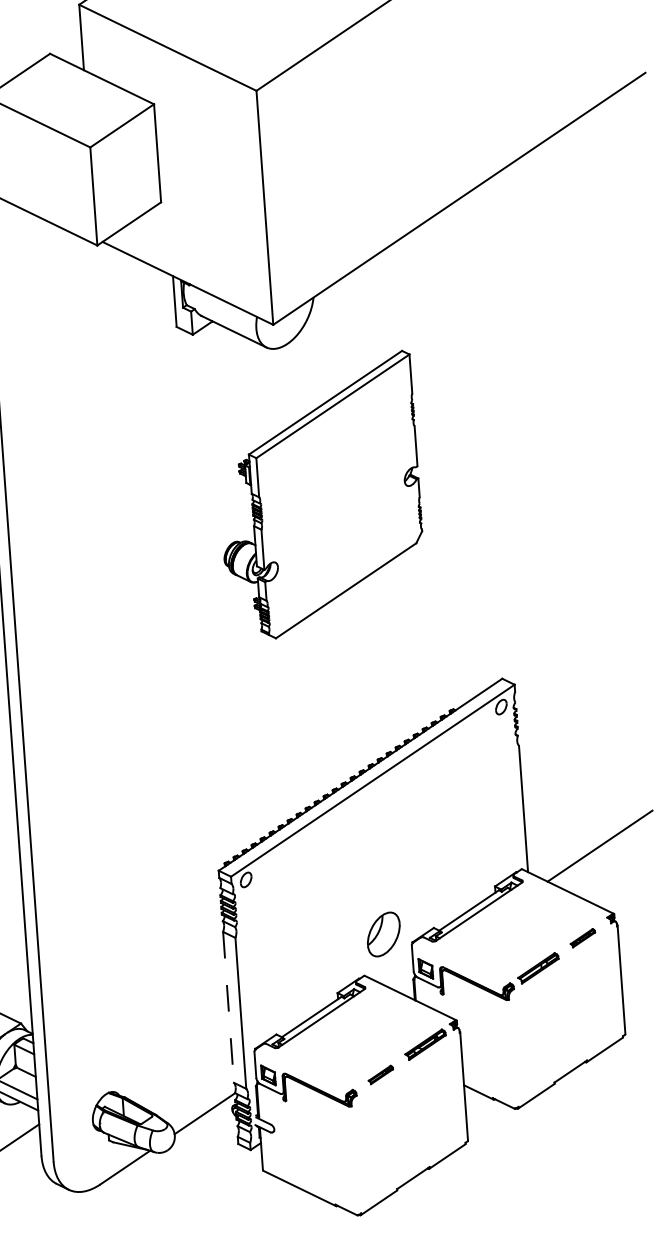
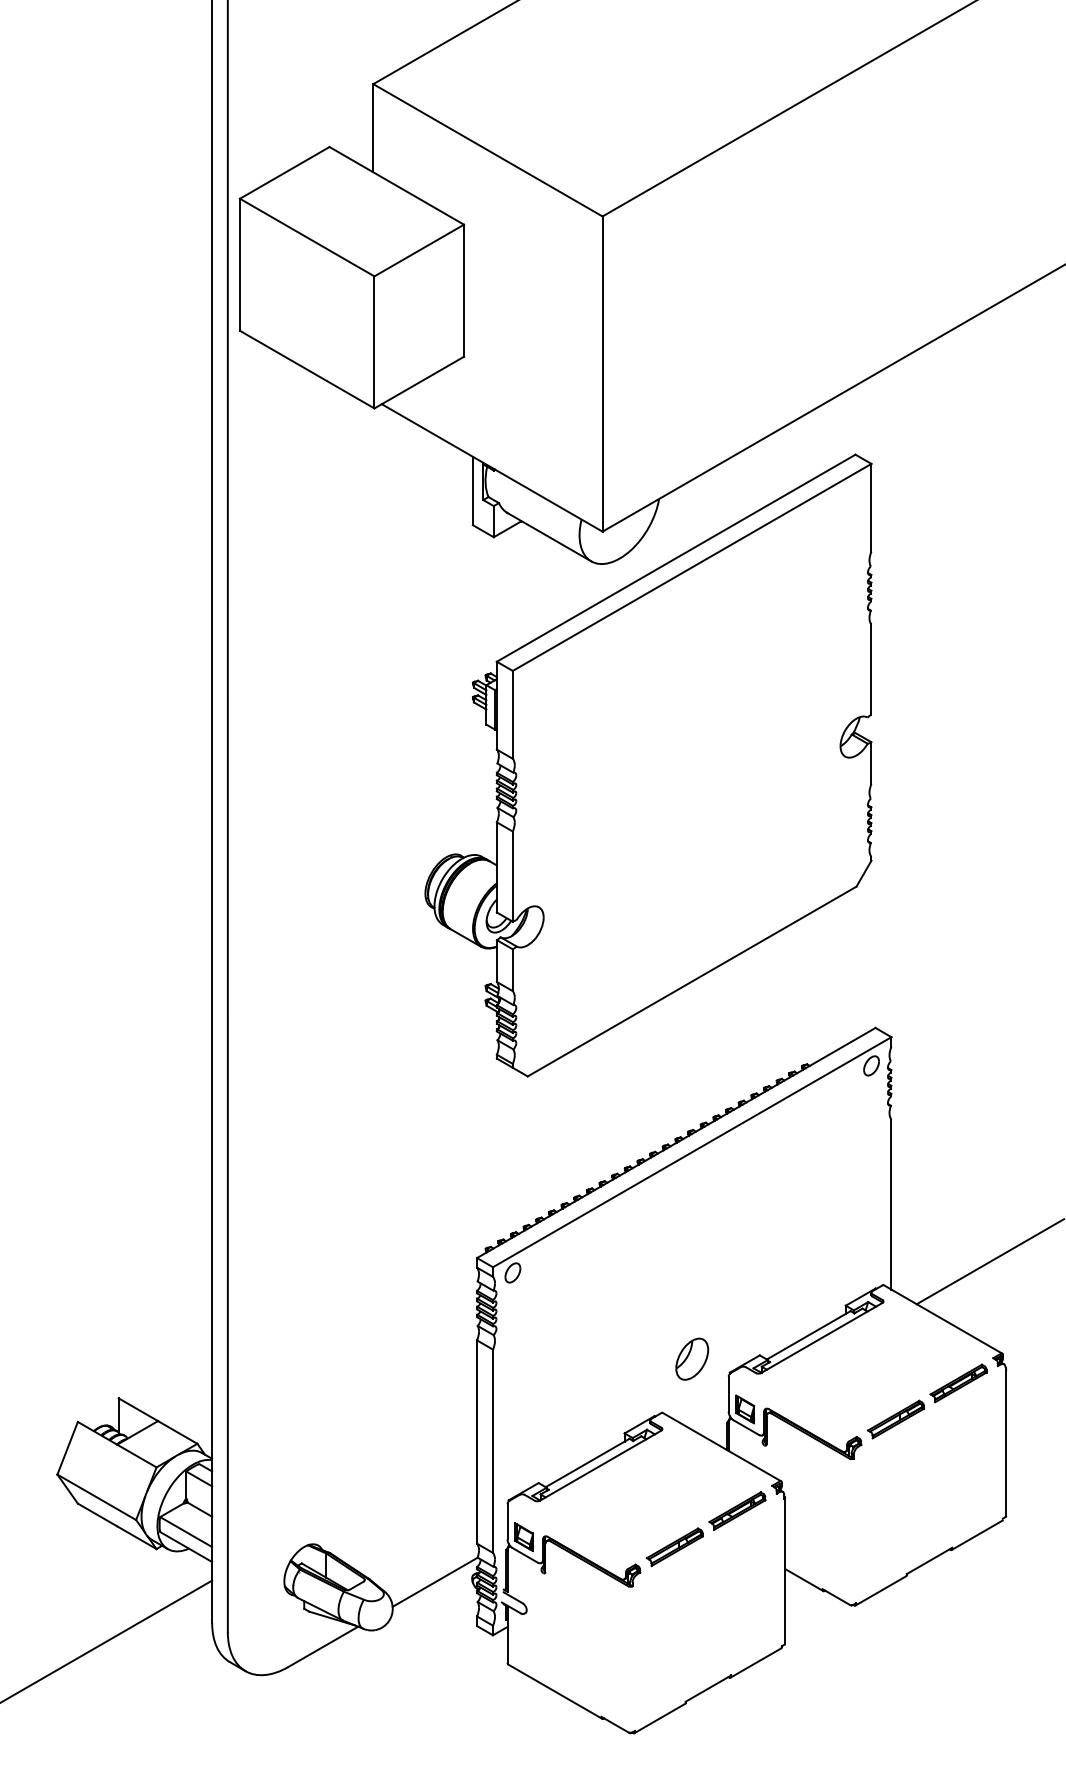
part: (319, 495) -> (648, 765), size x1.67
part: (384, 933) -> (692, 1358), size x0.71
part: (582, 938) -> (958, 1383), size x1.67
line: (228, 1007) -> (477, 1442), dashed -> solid
part: (380, 1075) -> (674, 1547), size x1.67

